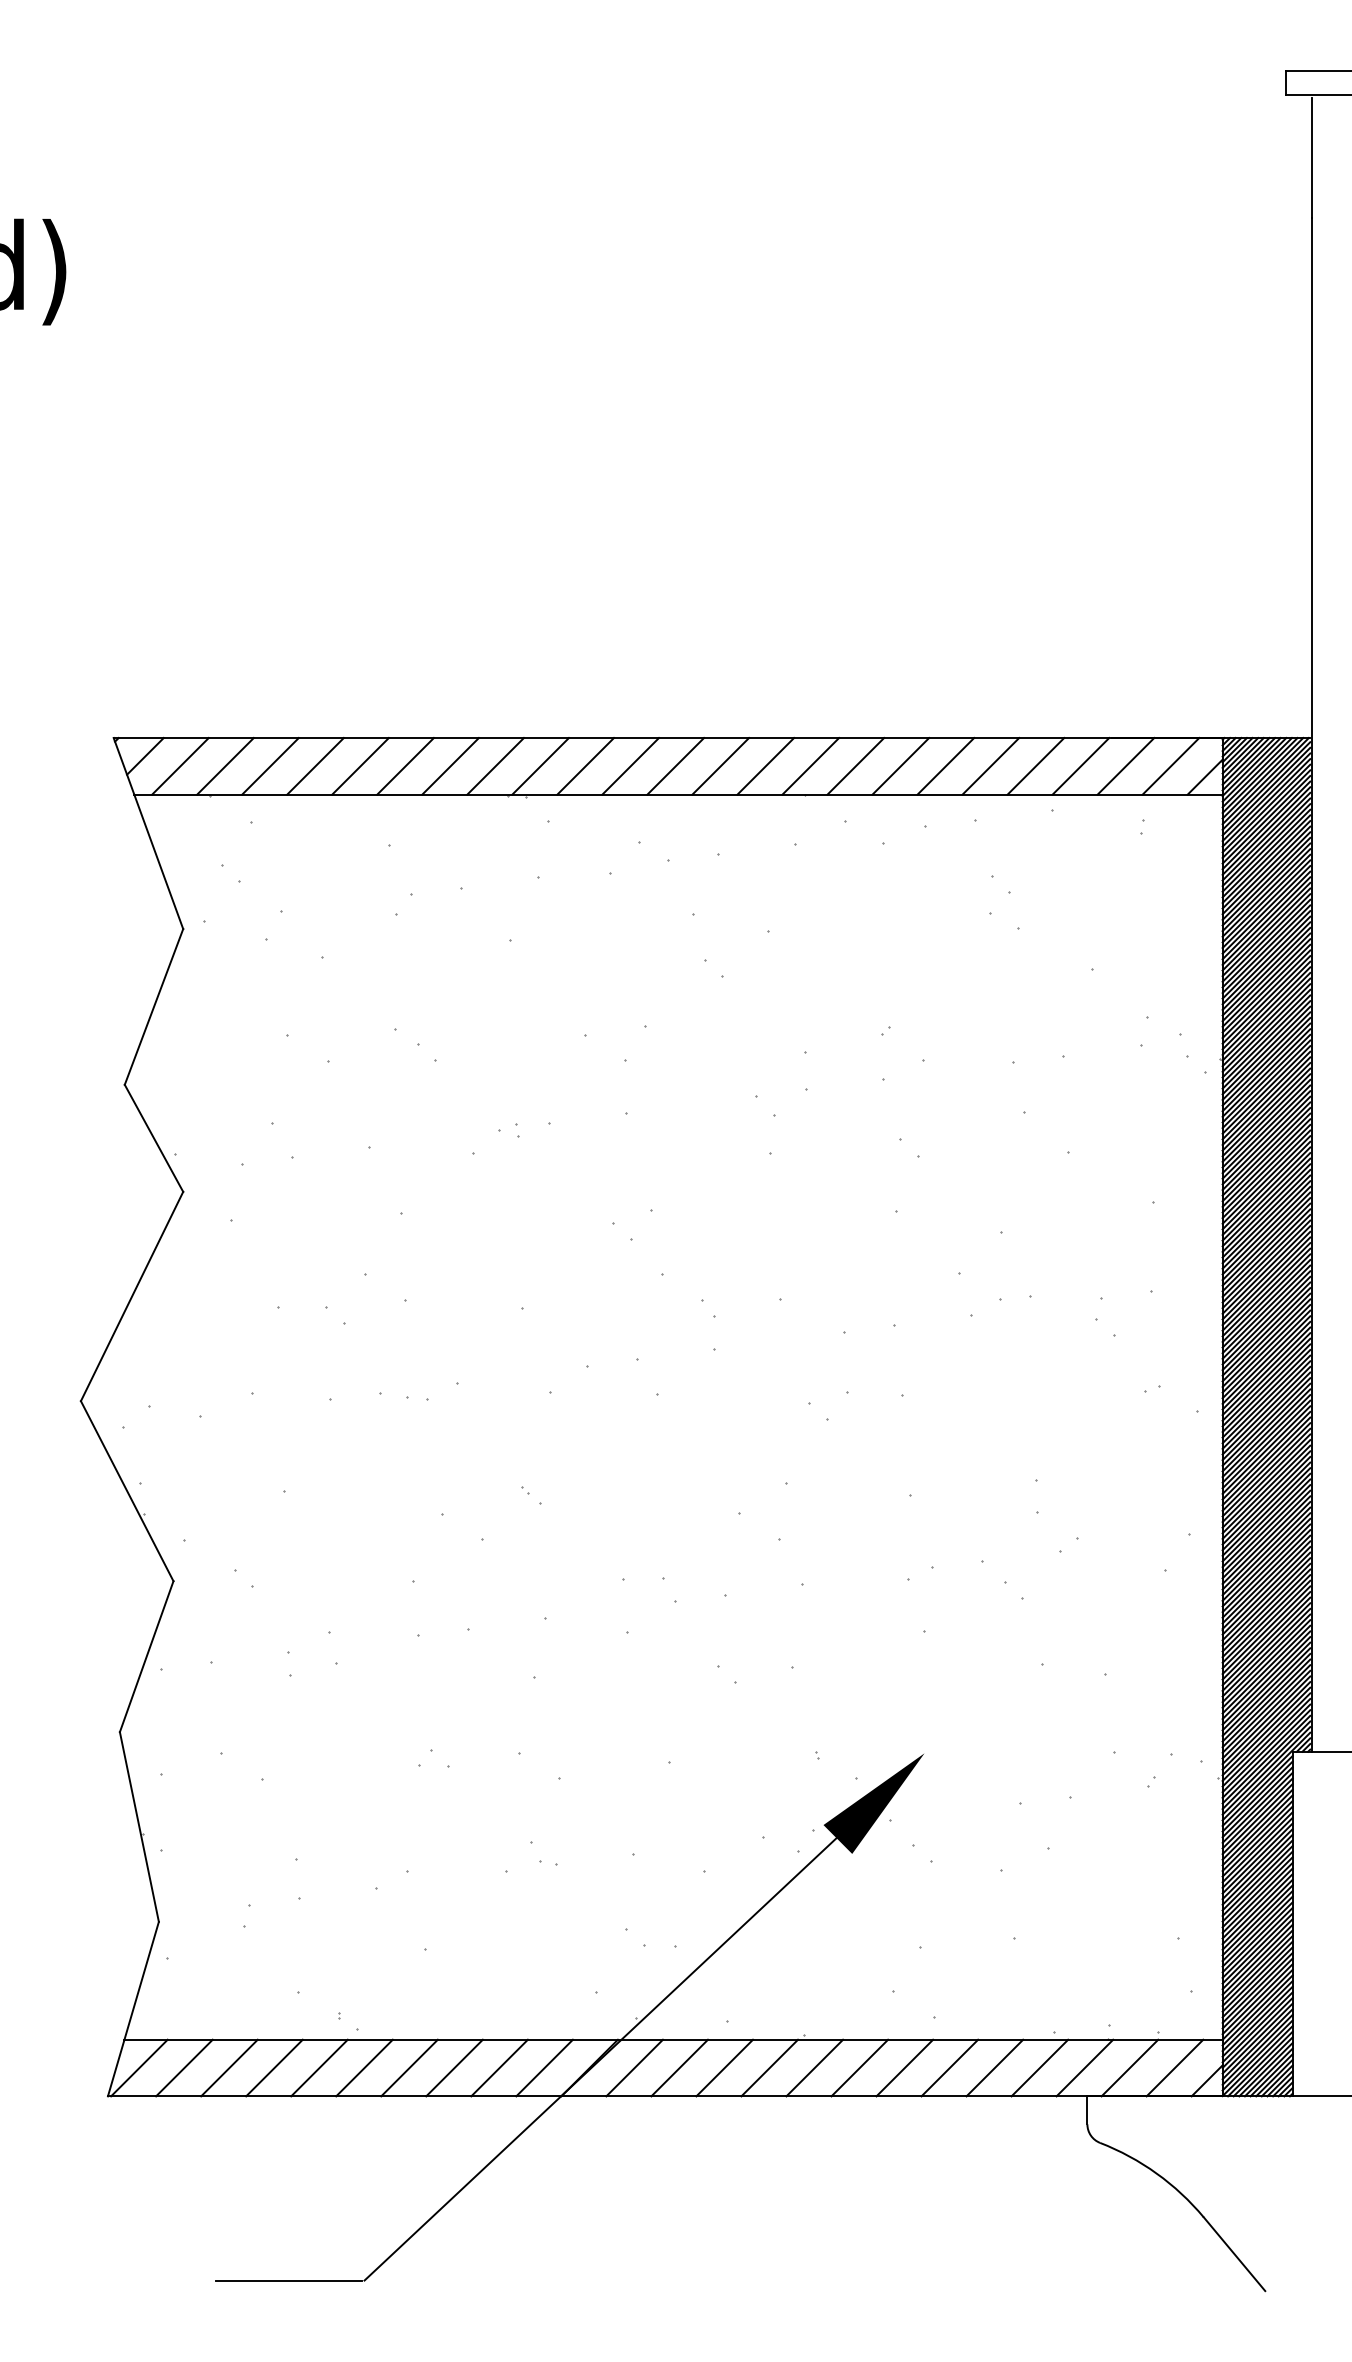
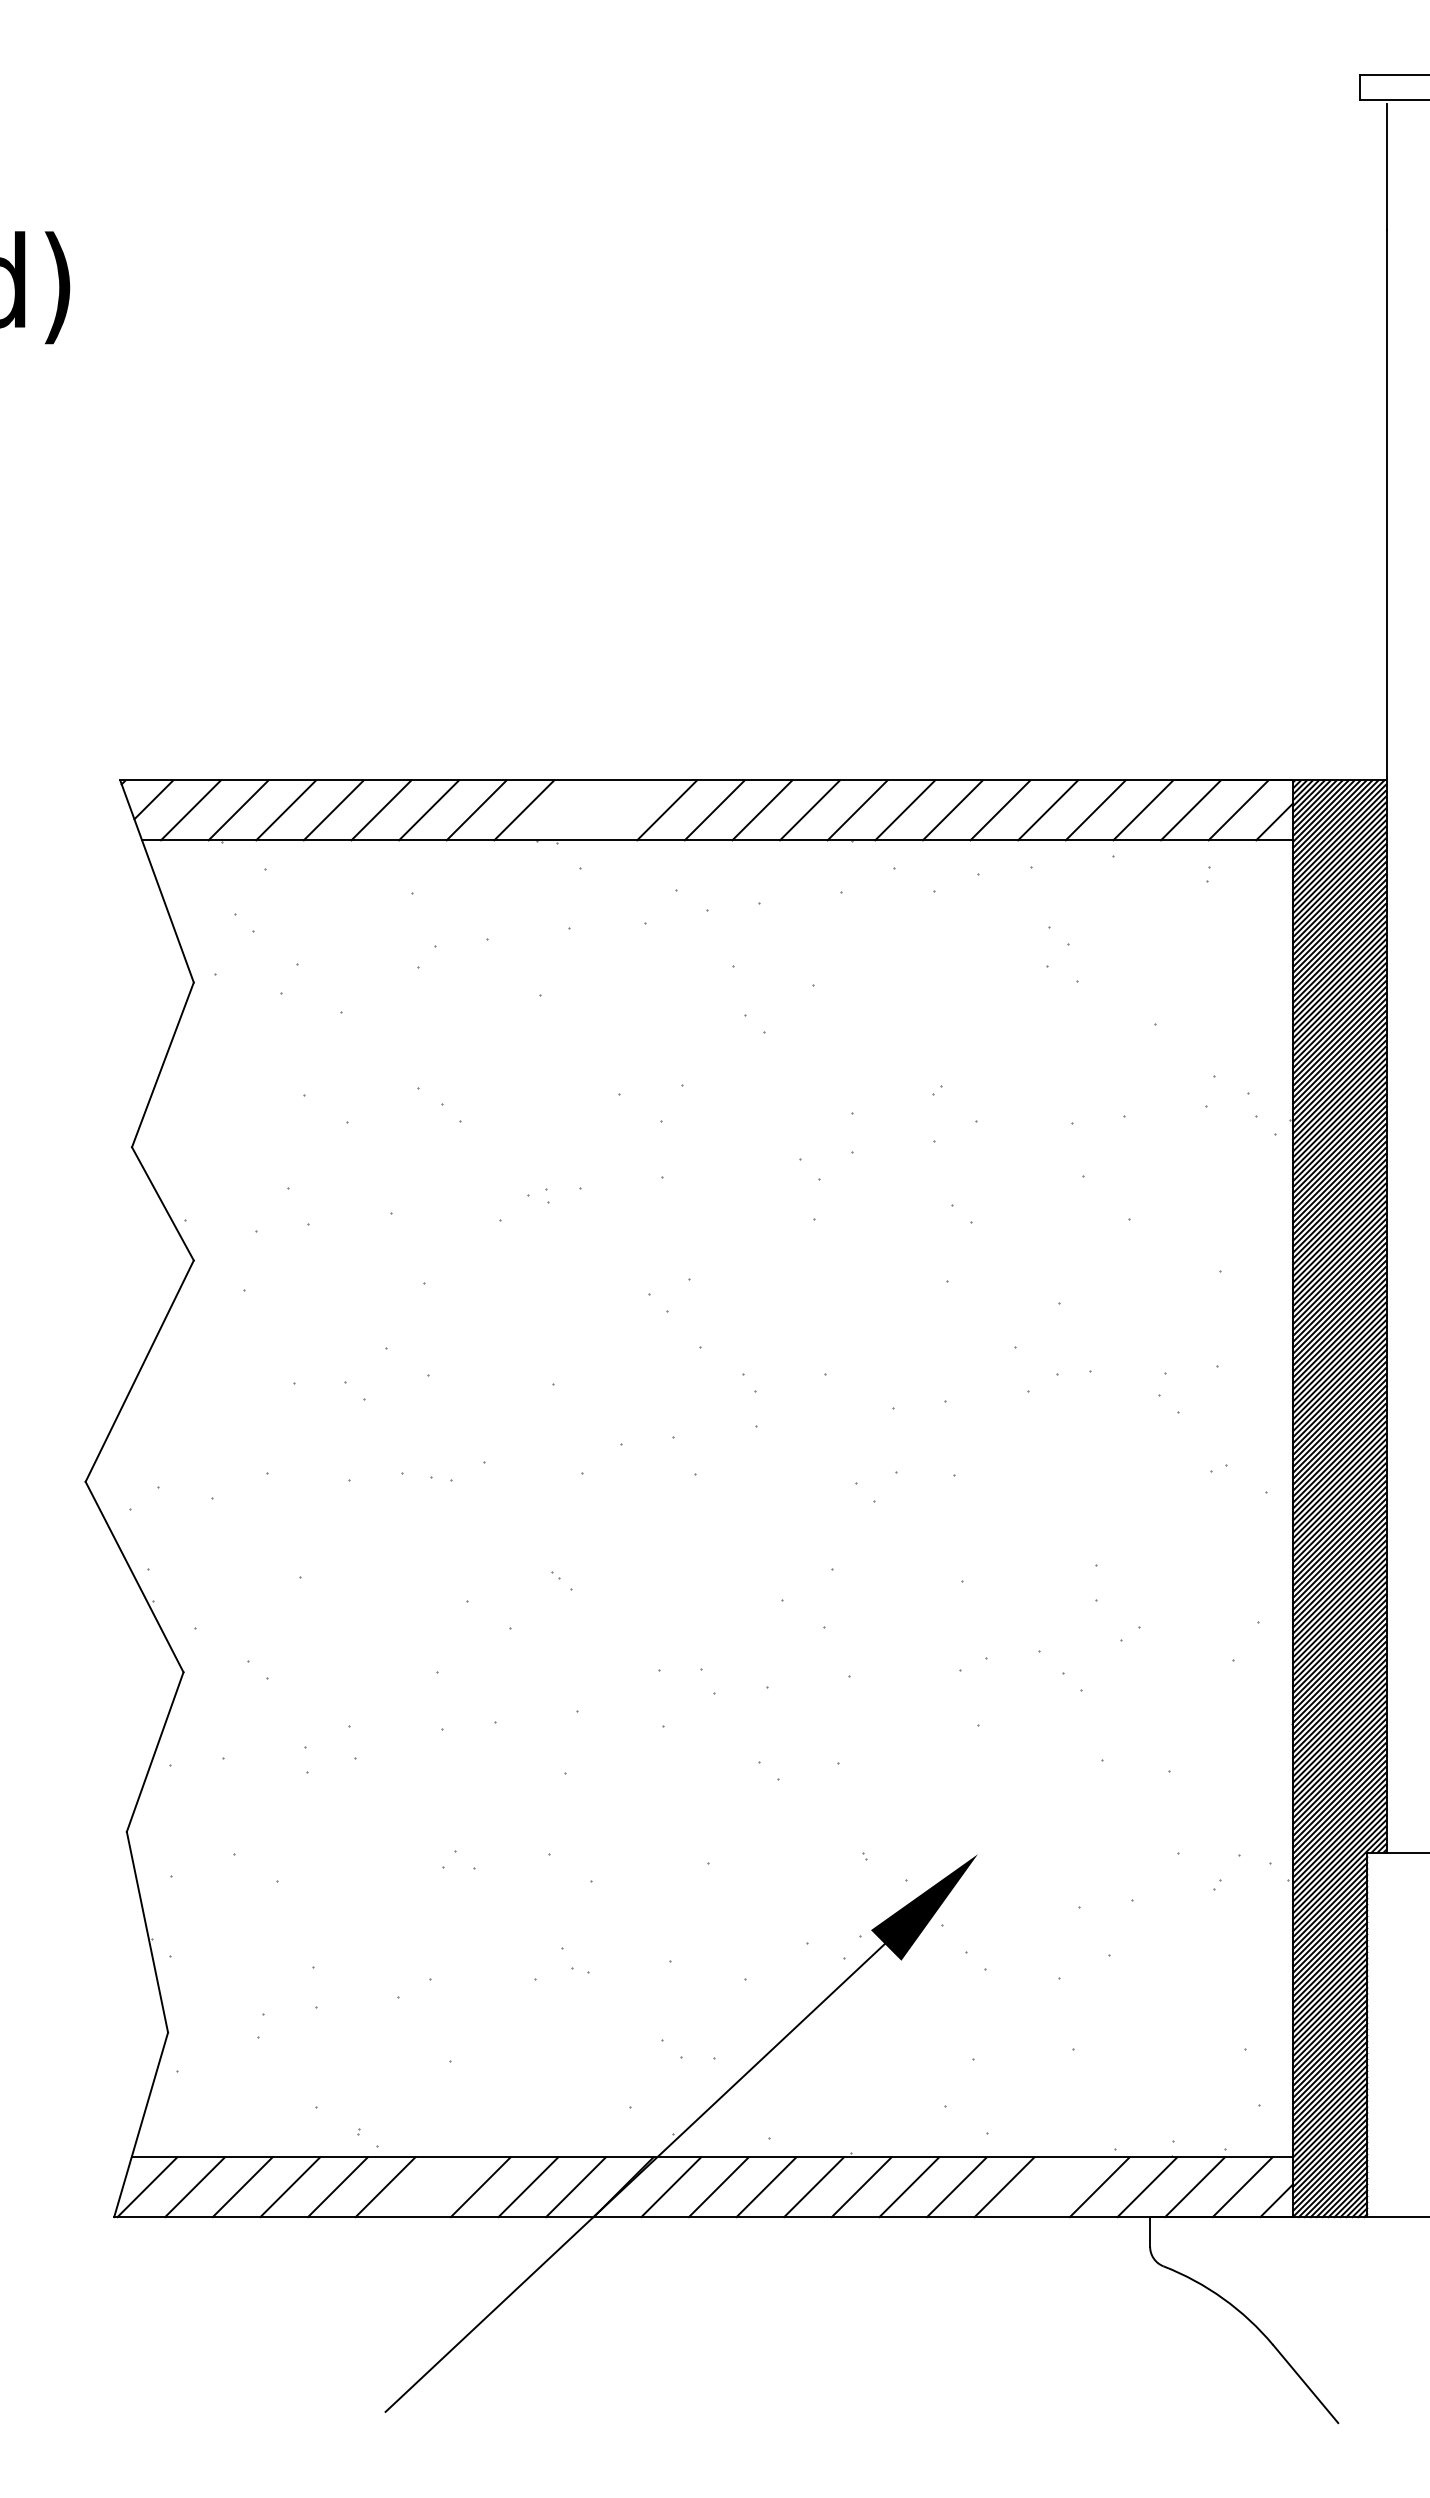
line: (540, 766) -> (571, 810), removed
line: (585, 766) -> (619, 810), removed
line: (409, 2068) -> (433, 2187), removed
line: (995, 2068) -> (1052, 2187), removed
line: (288, 2280) -> (305, 2411), removed

